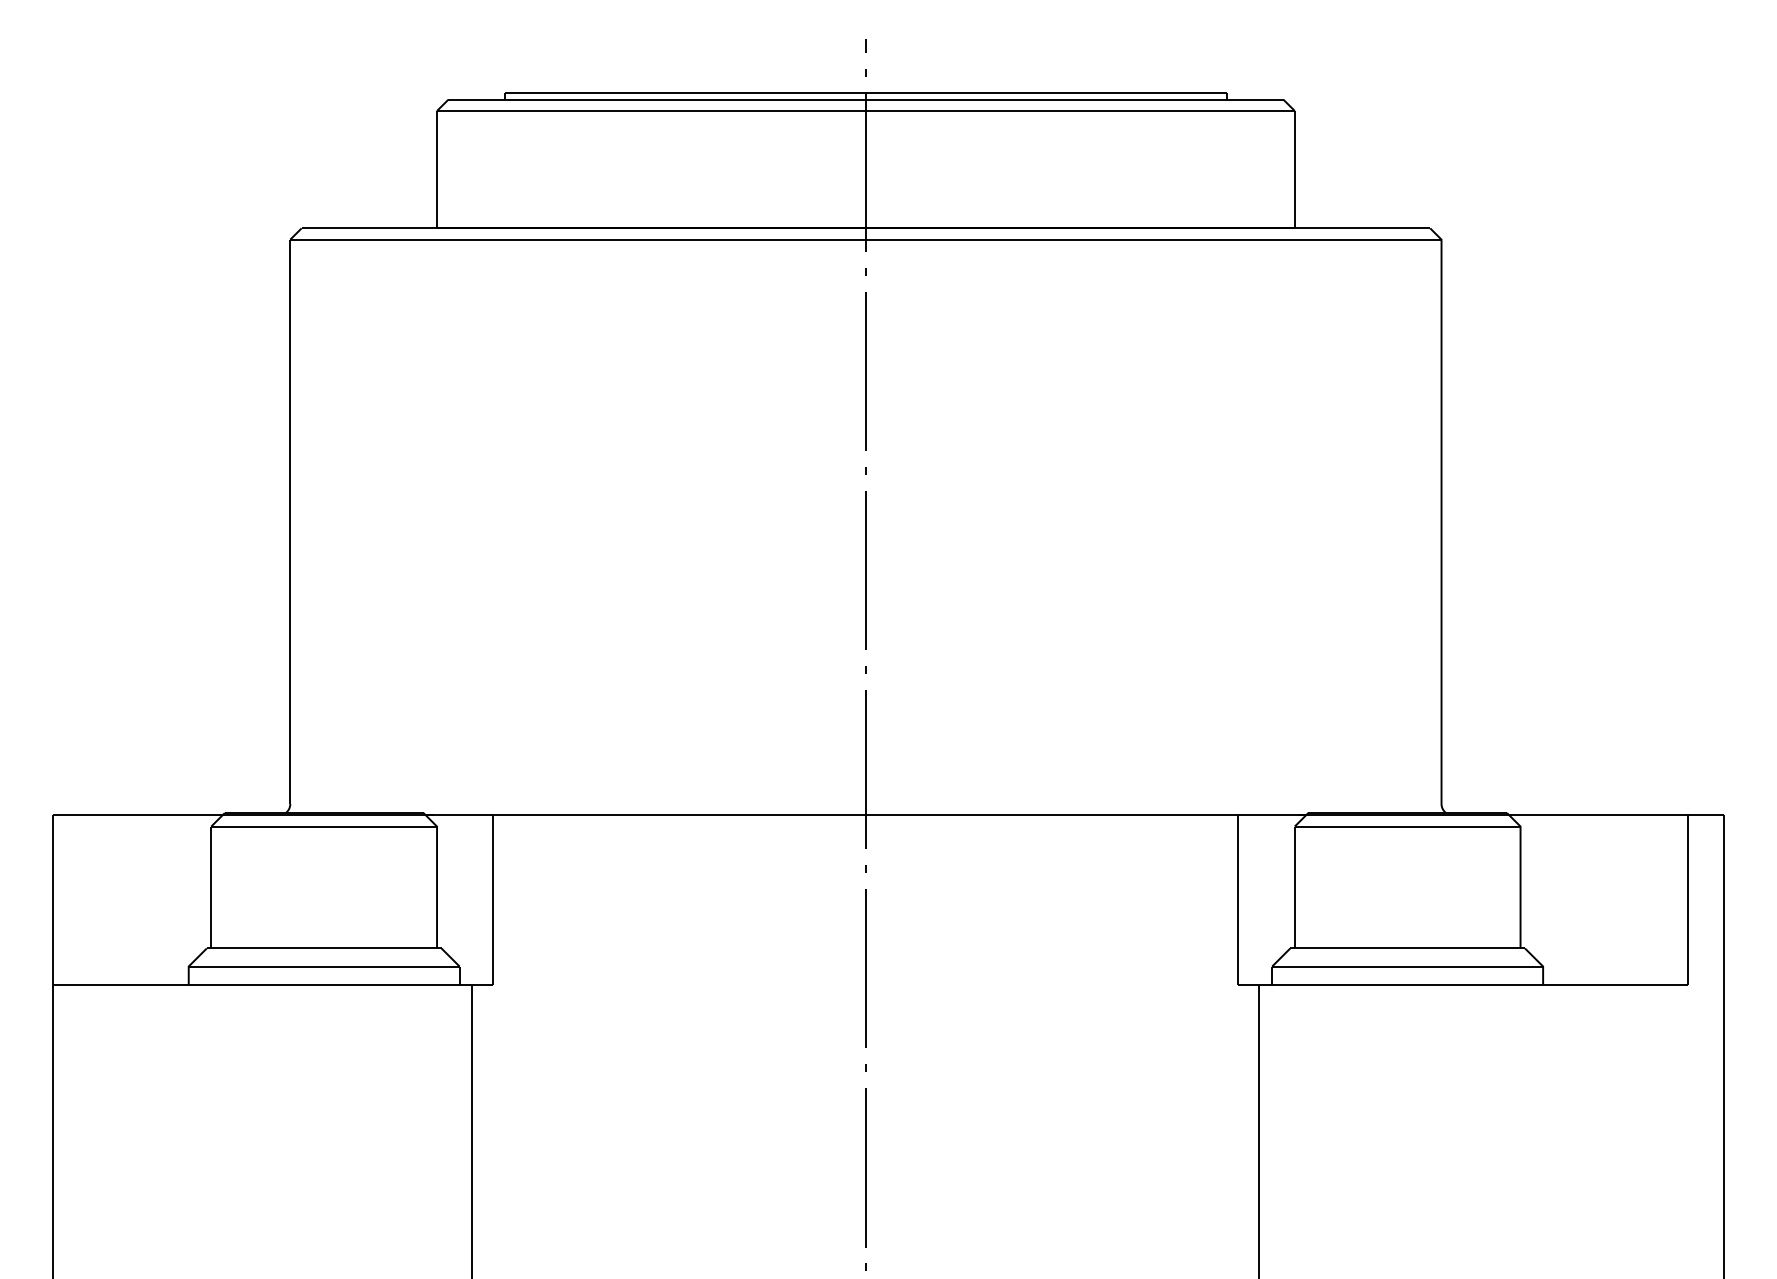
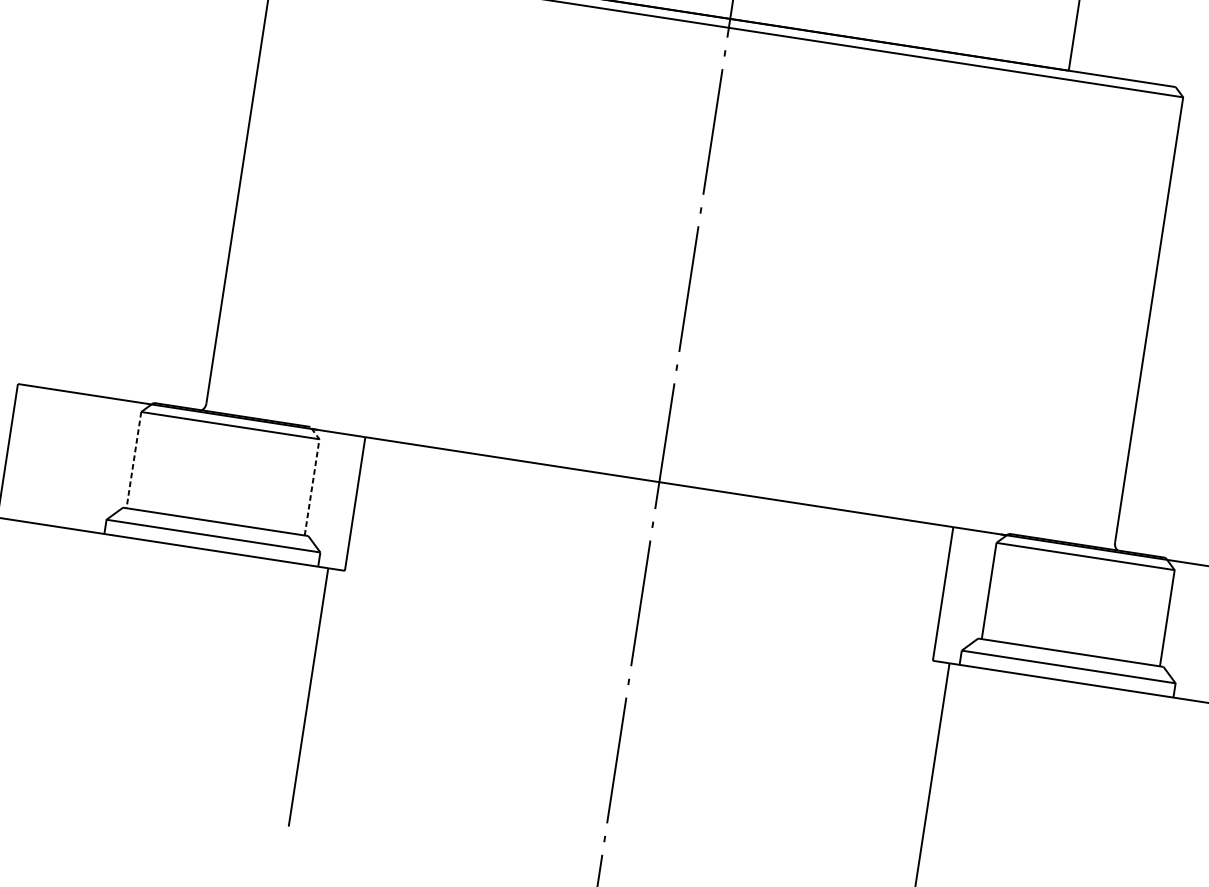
line: (437, 876) -> (313, 478), solid -> dashed
line: (211, 887) -> (134, 460), solid -> dashed

